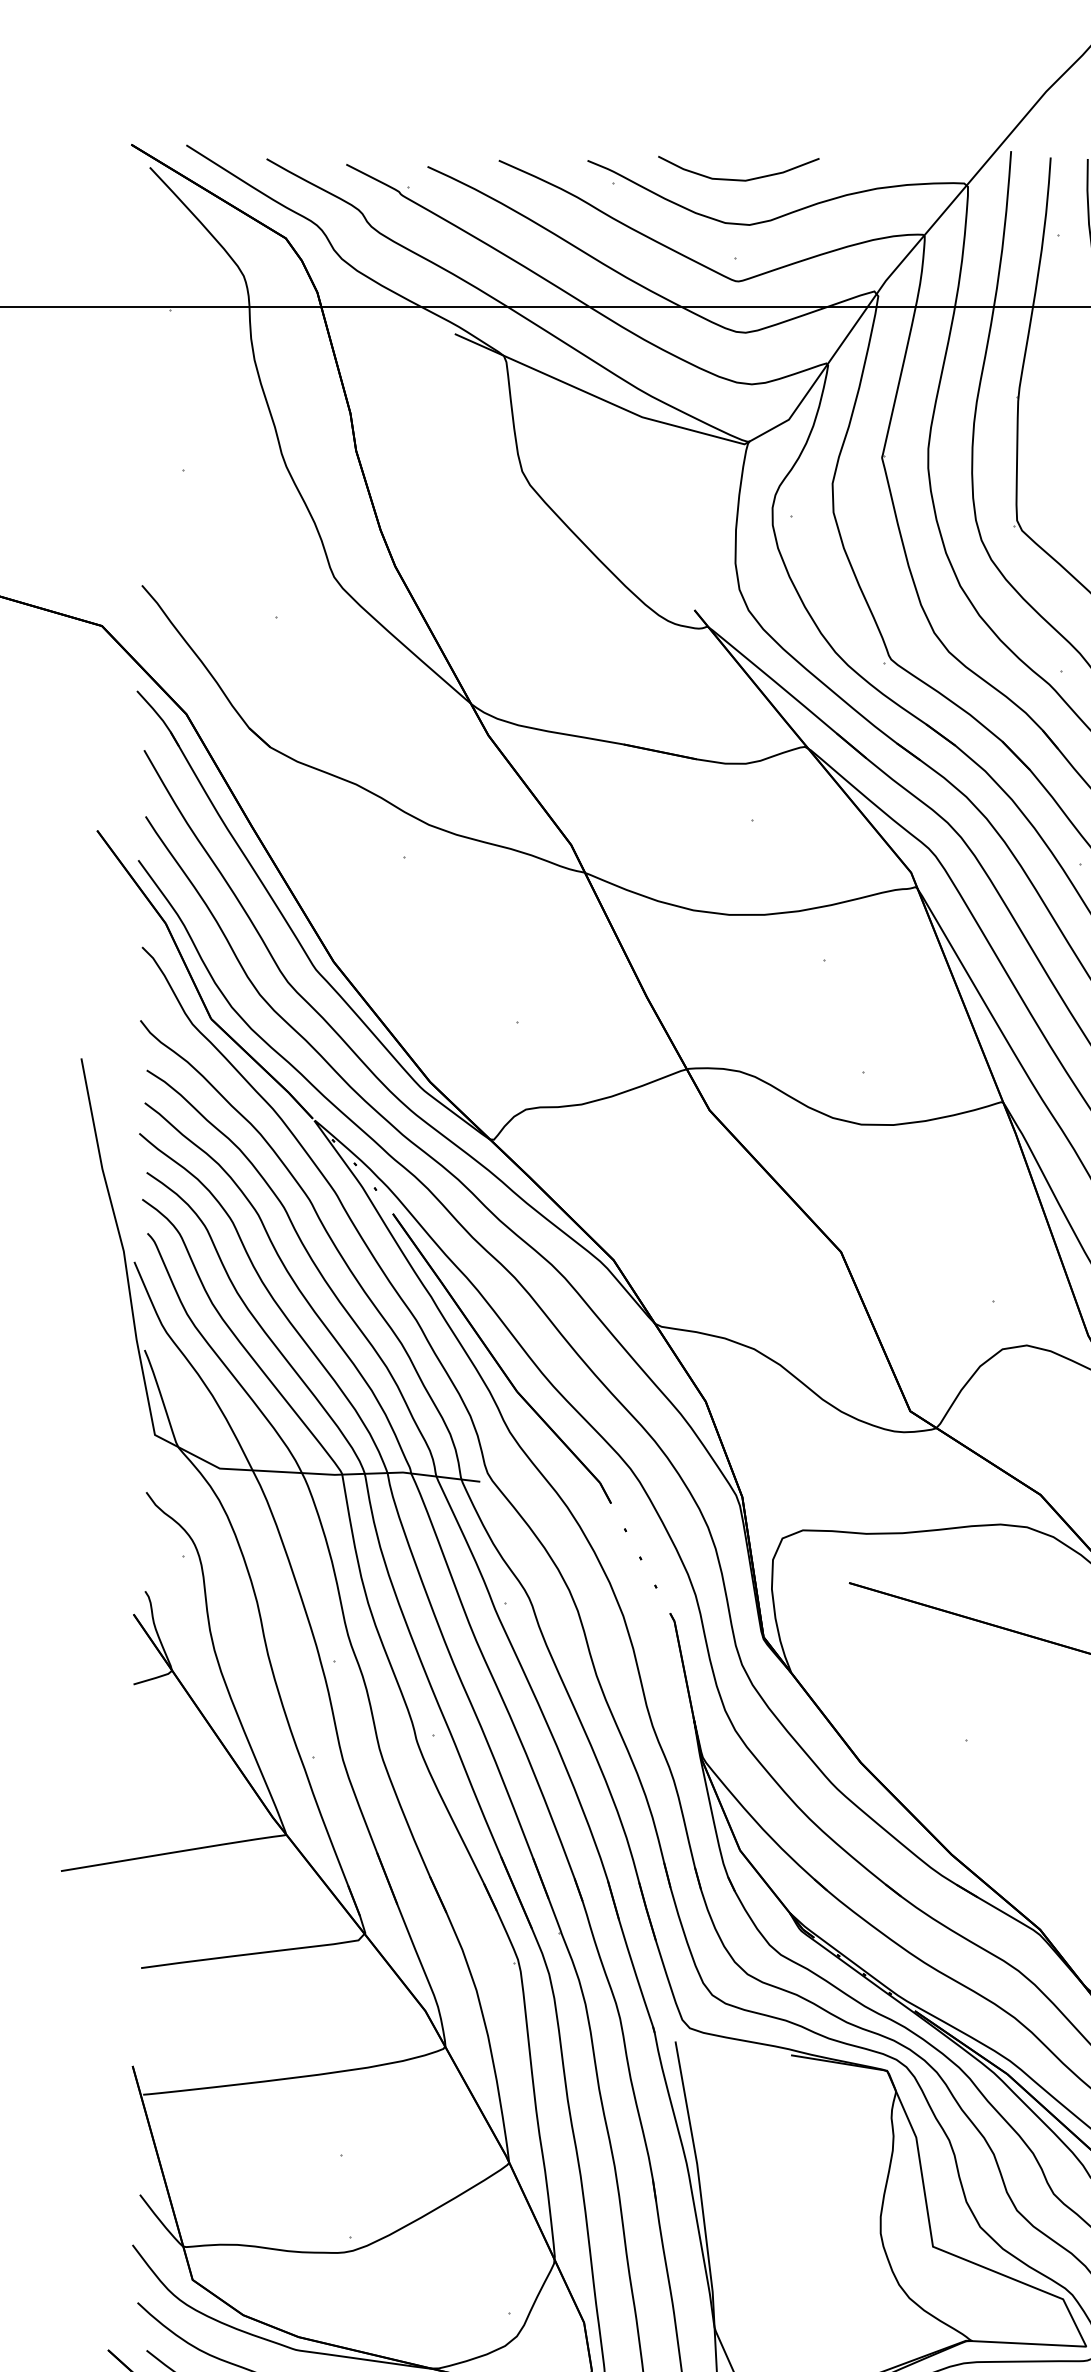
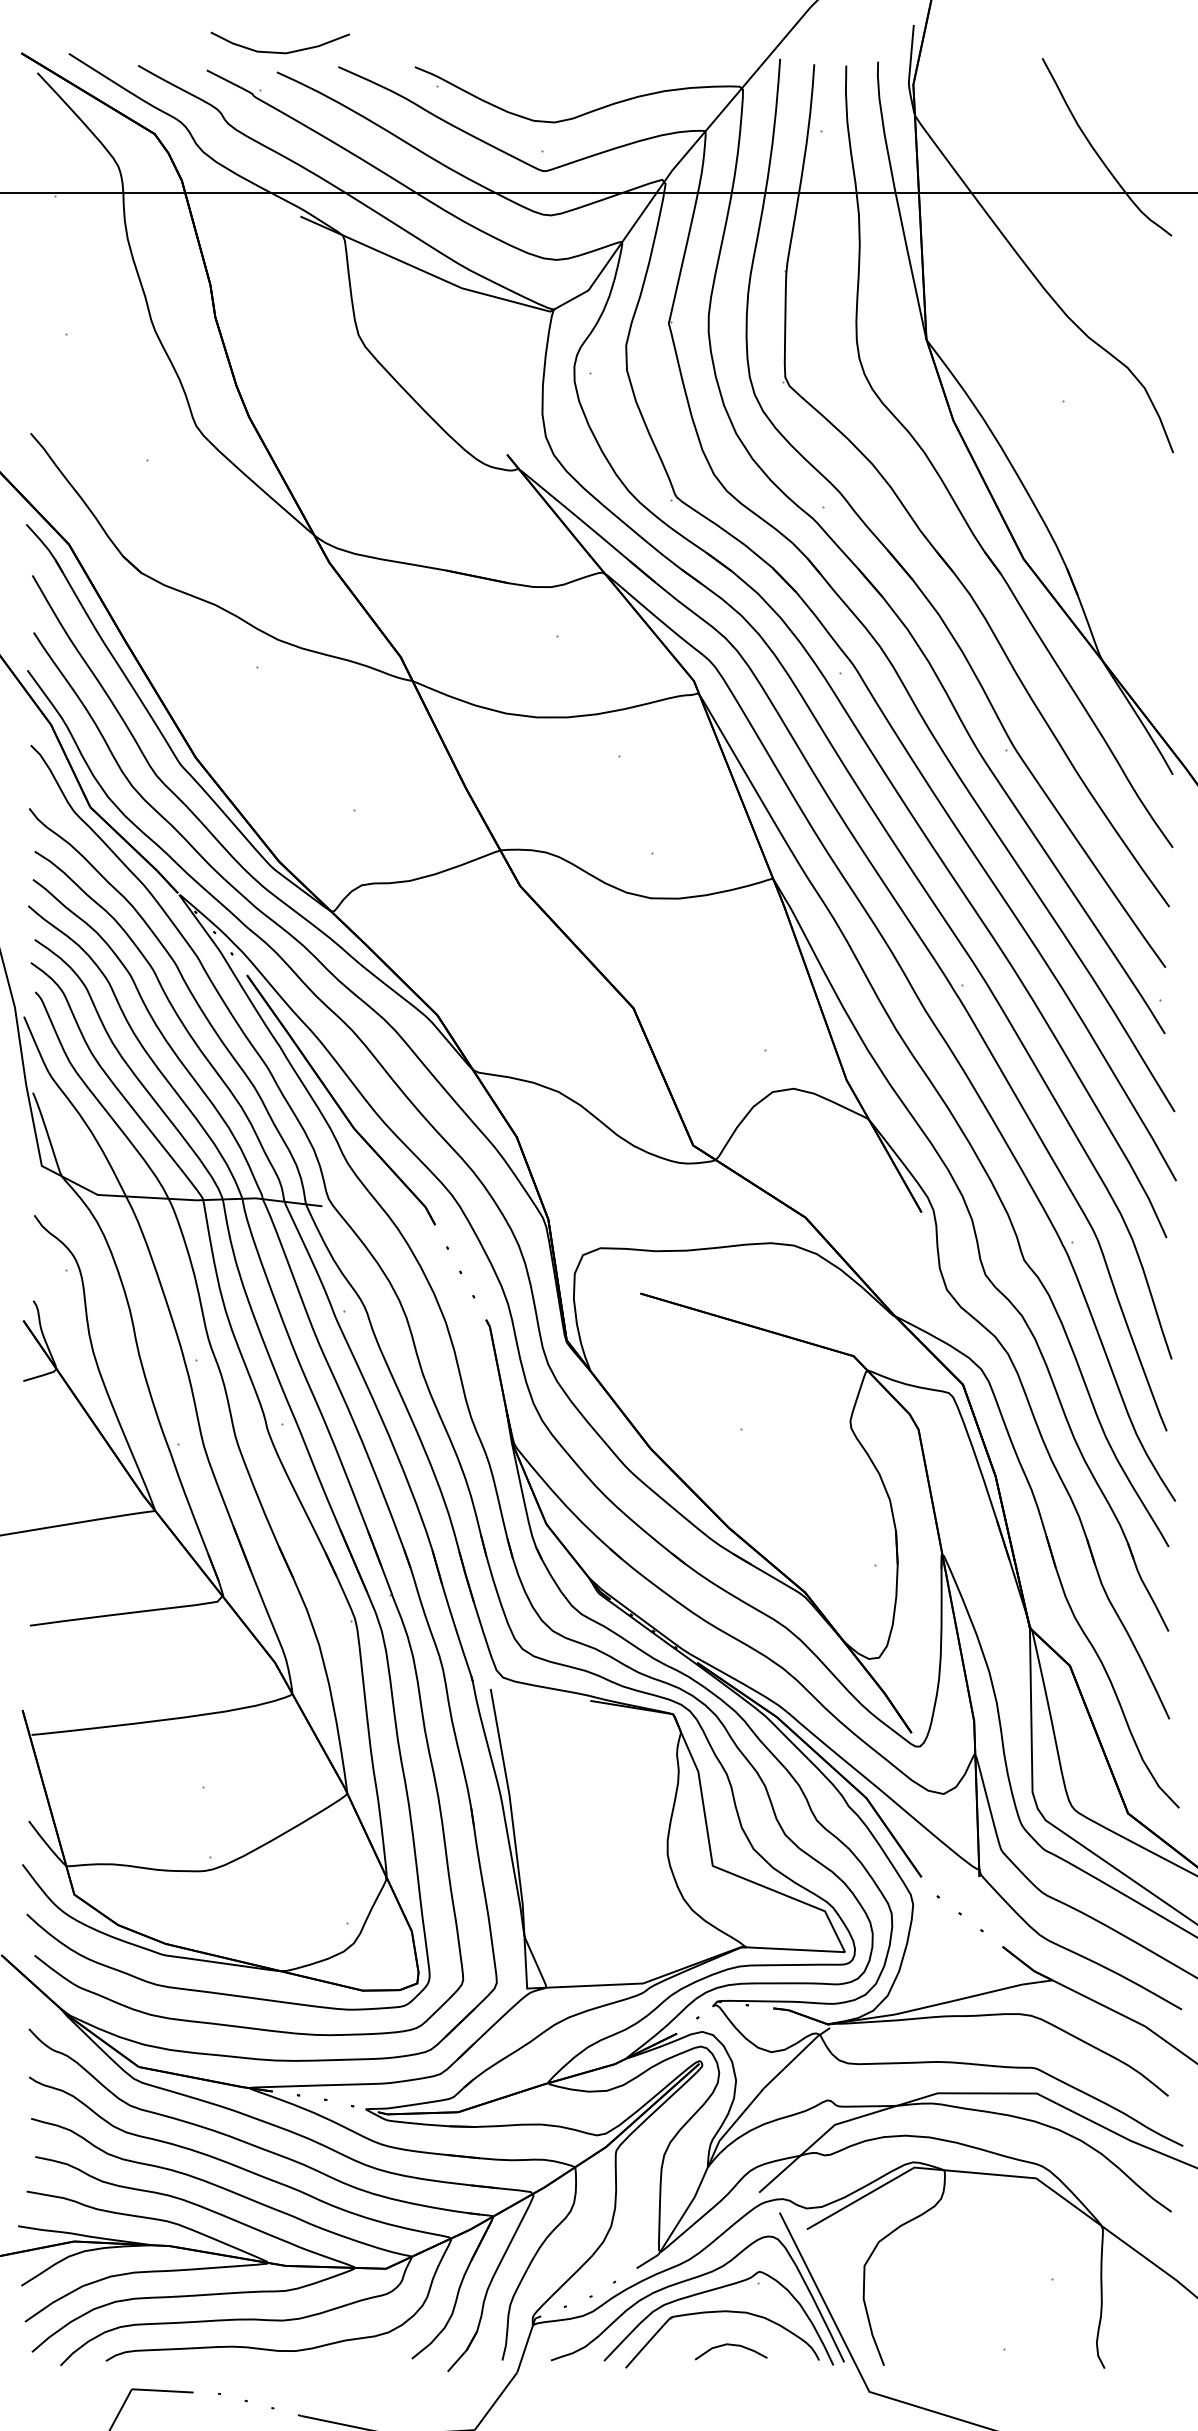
curve: (735, 178) -> (277, 51), moved

